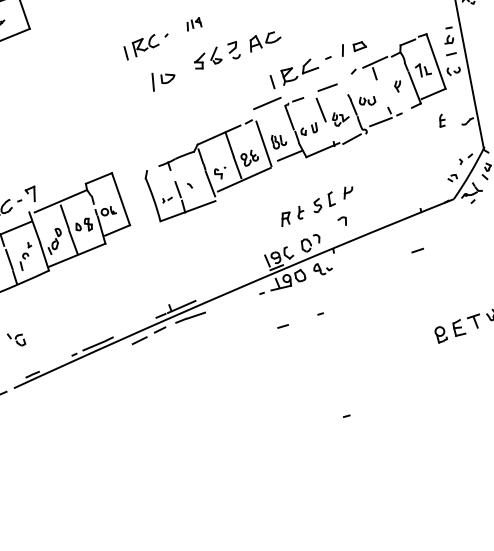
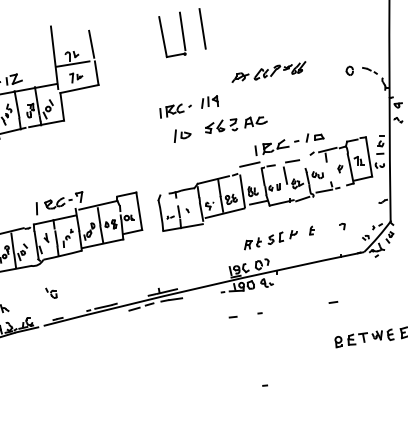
part: (193, 23) -> (209, 101), size x1.67
part: (441, 120) -> (311, 230), moved
part: (342, 221) -> (342, 226), moved
line: (417, 250) -> (333, 302), moved

